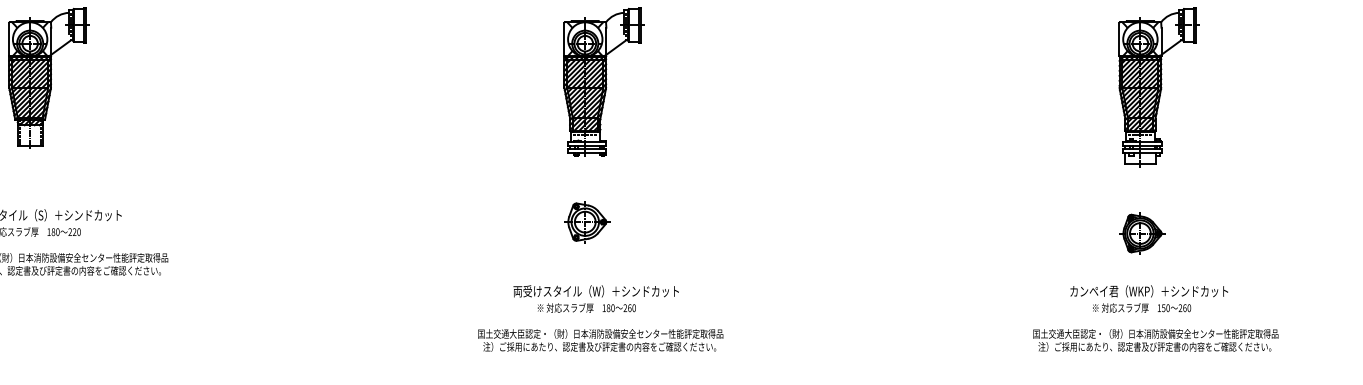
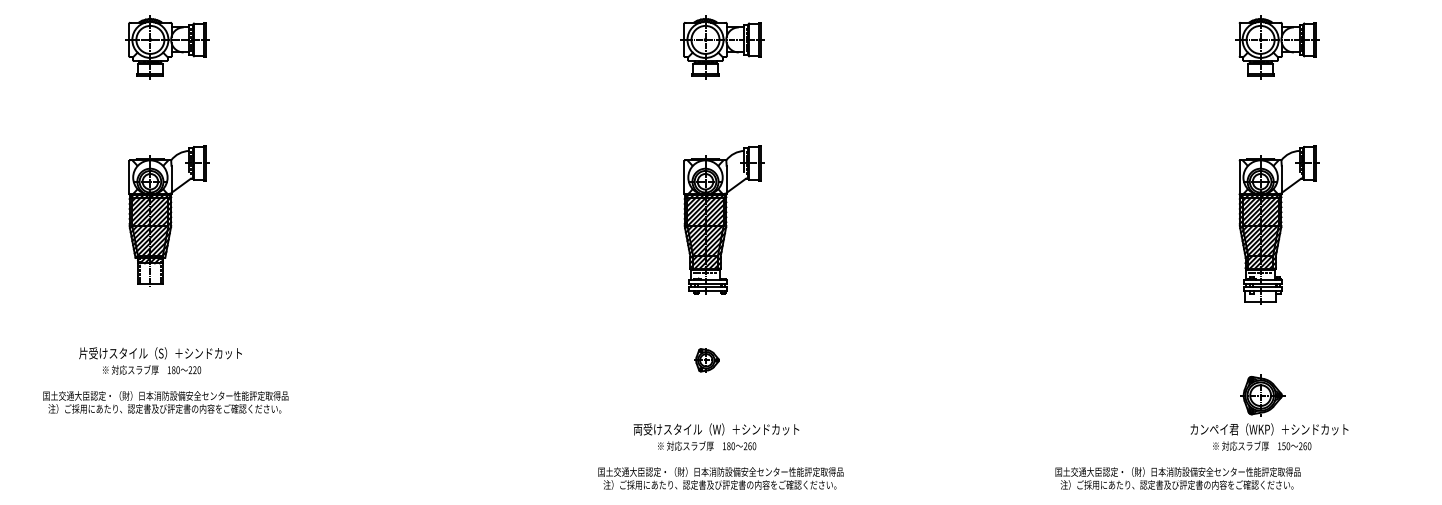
part: (587, 222) -> (707, 360), size x0.6
part: (1142, 233) -> (1262, 395), moved
text: (1155, 340) -> (1177, 478), moved

